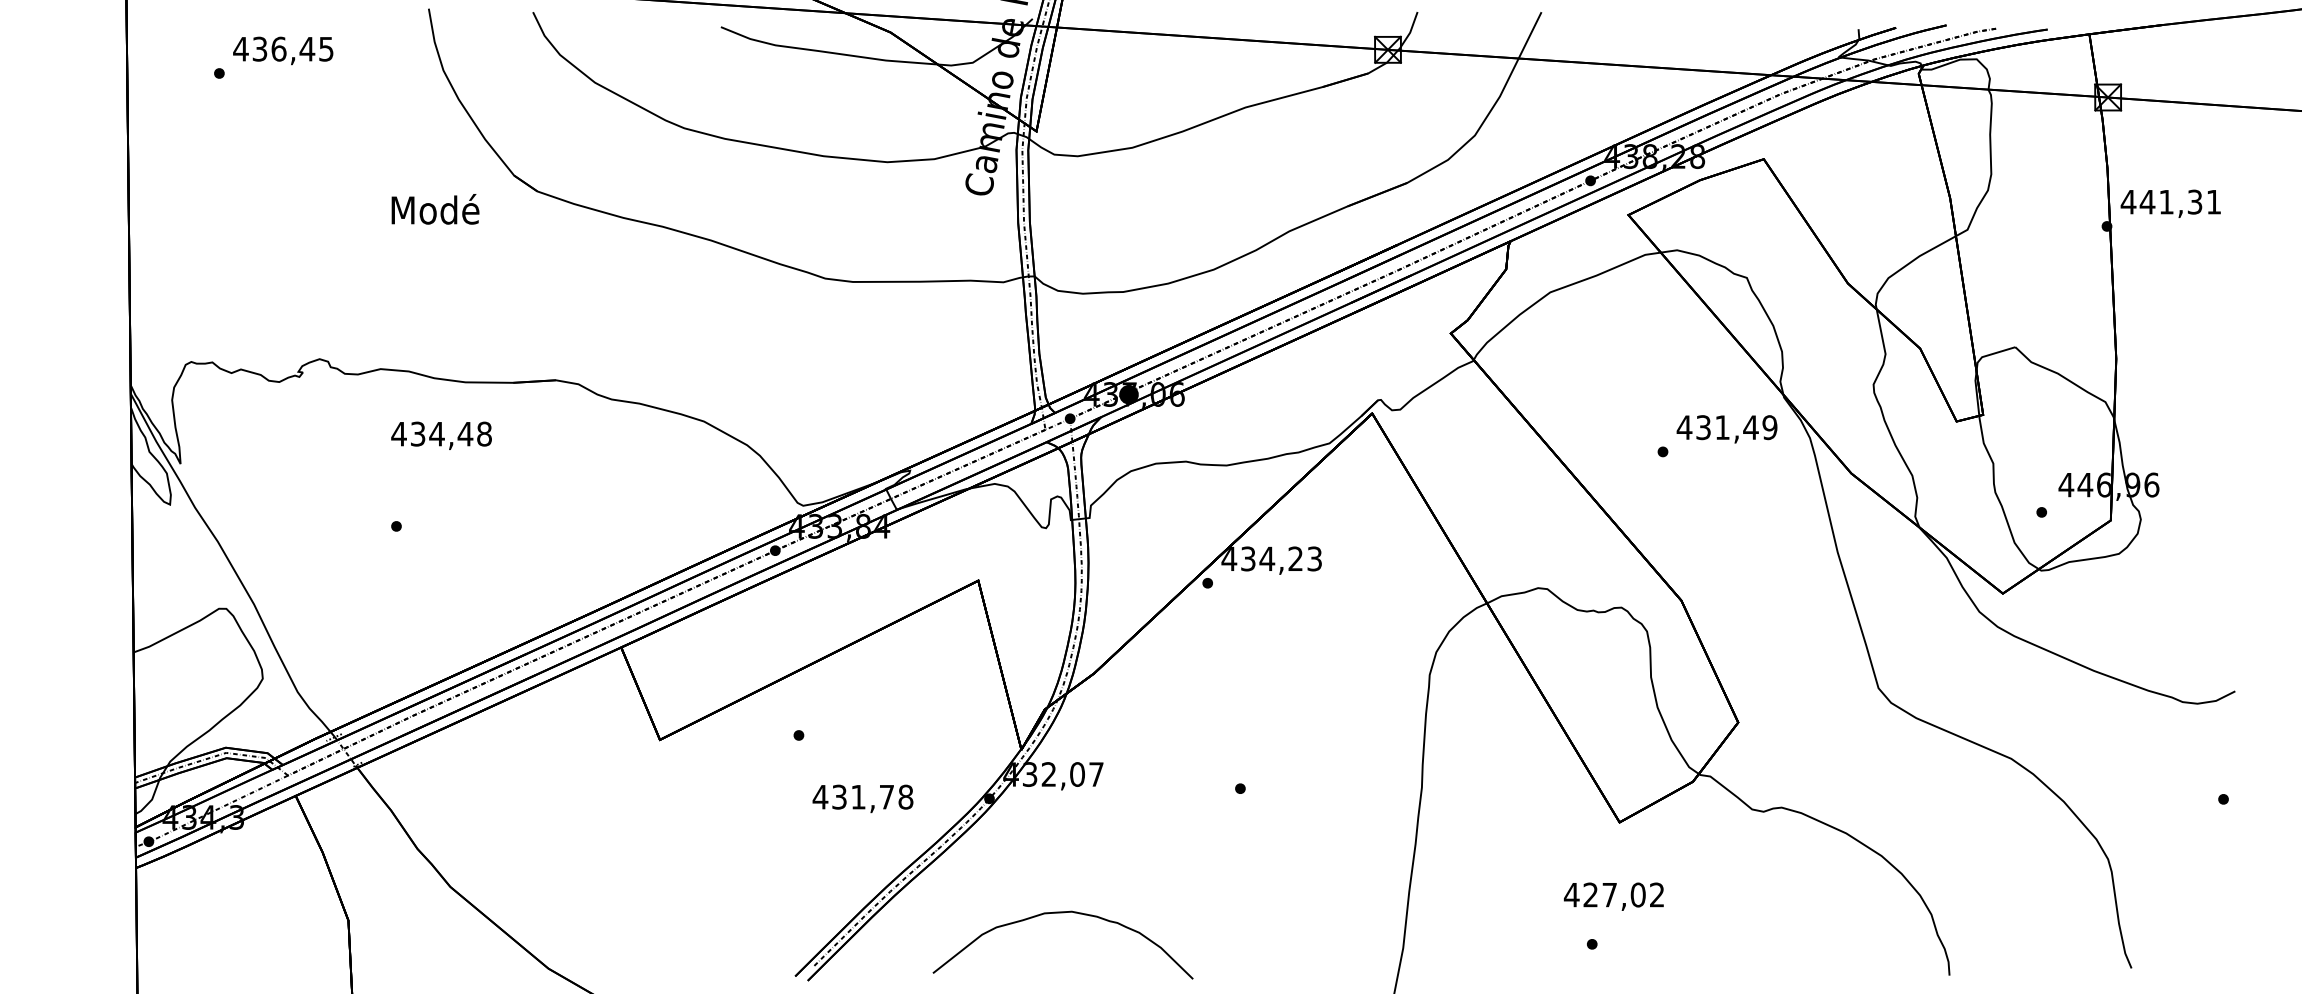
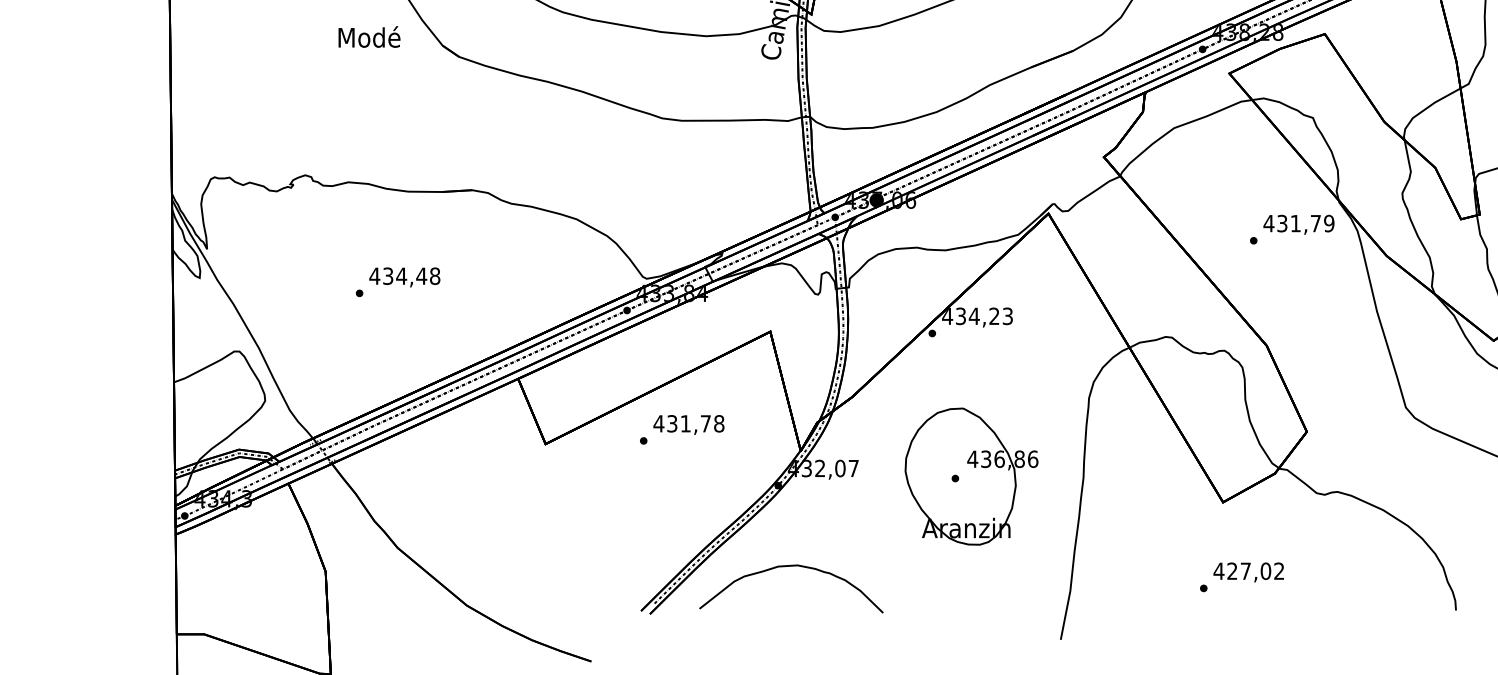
text: (435, 209) -> (369, 37), moved
text: (1750, 427) -> (1315, 223), 431,49 -> 431,79
text: (441, 435) -> (404, 277), moved
part: (1263, 785) -> (971, 476), added
text: (862, 798) -> (688, 424), moved
text: (1613, 896) -> (1248, 572), moved
curve: (1062, 913) -> (790, 566), moved

